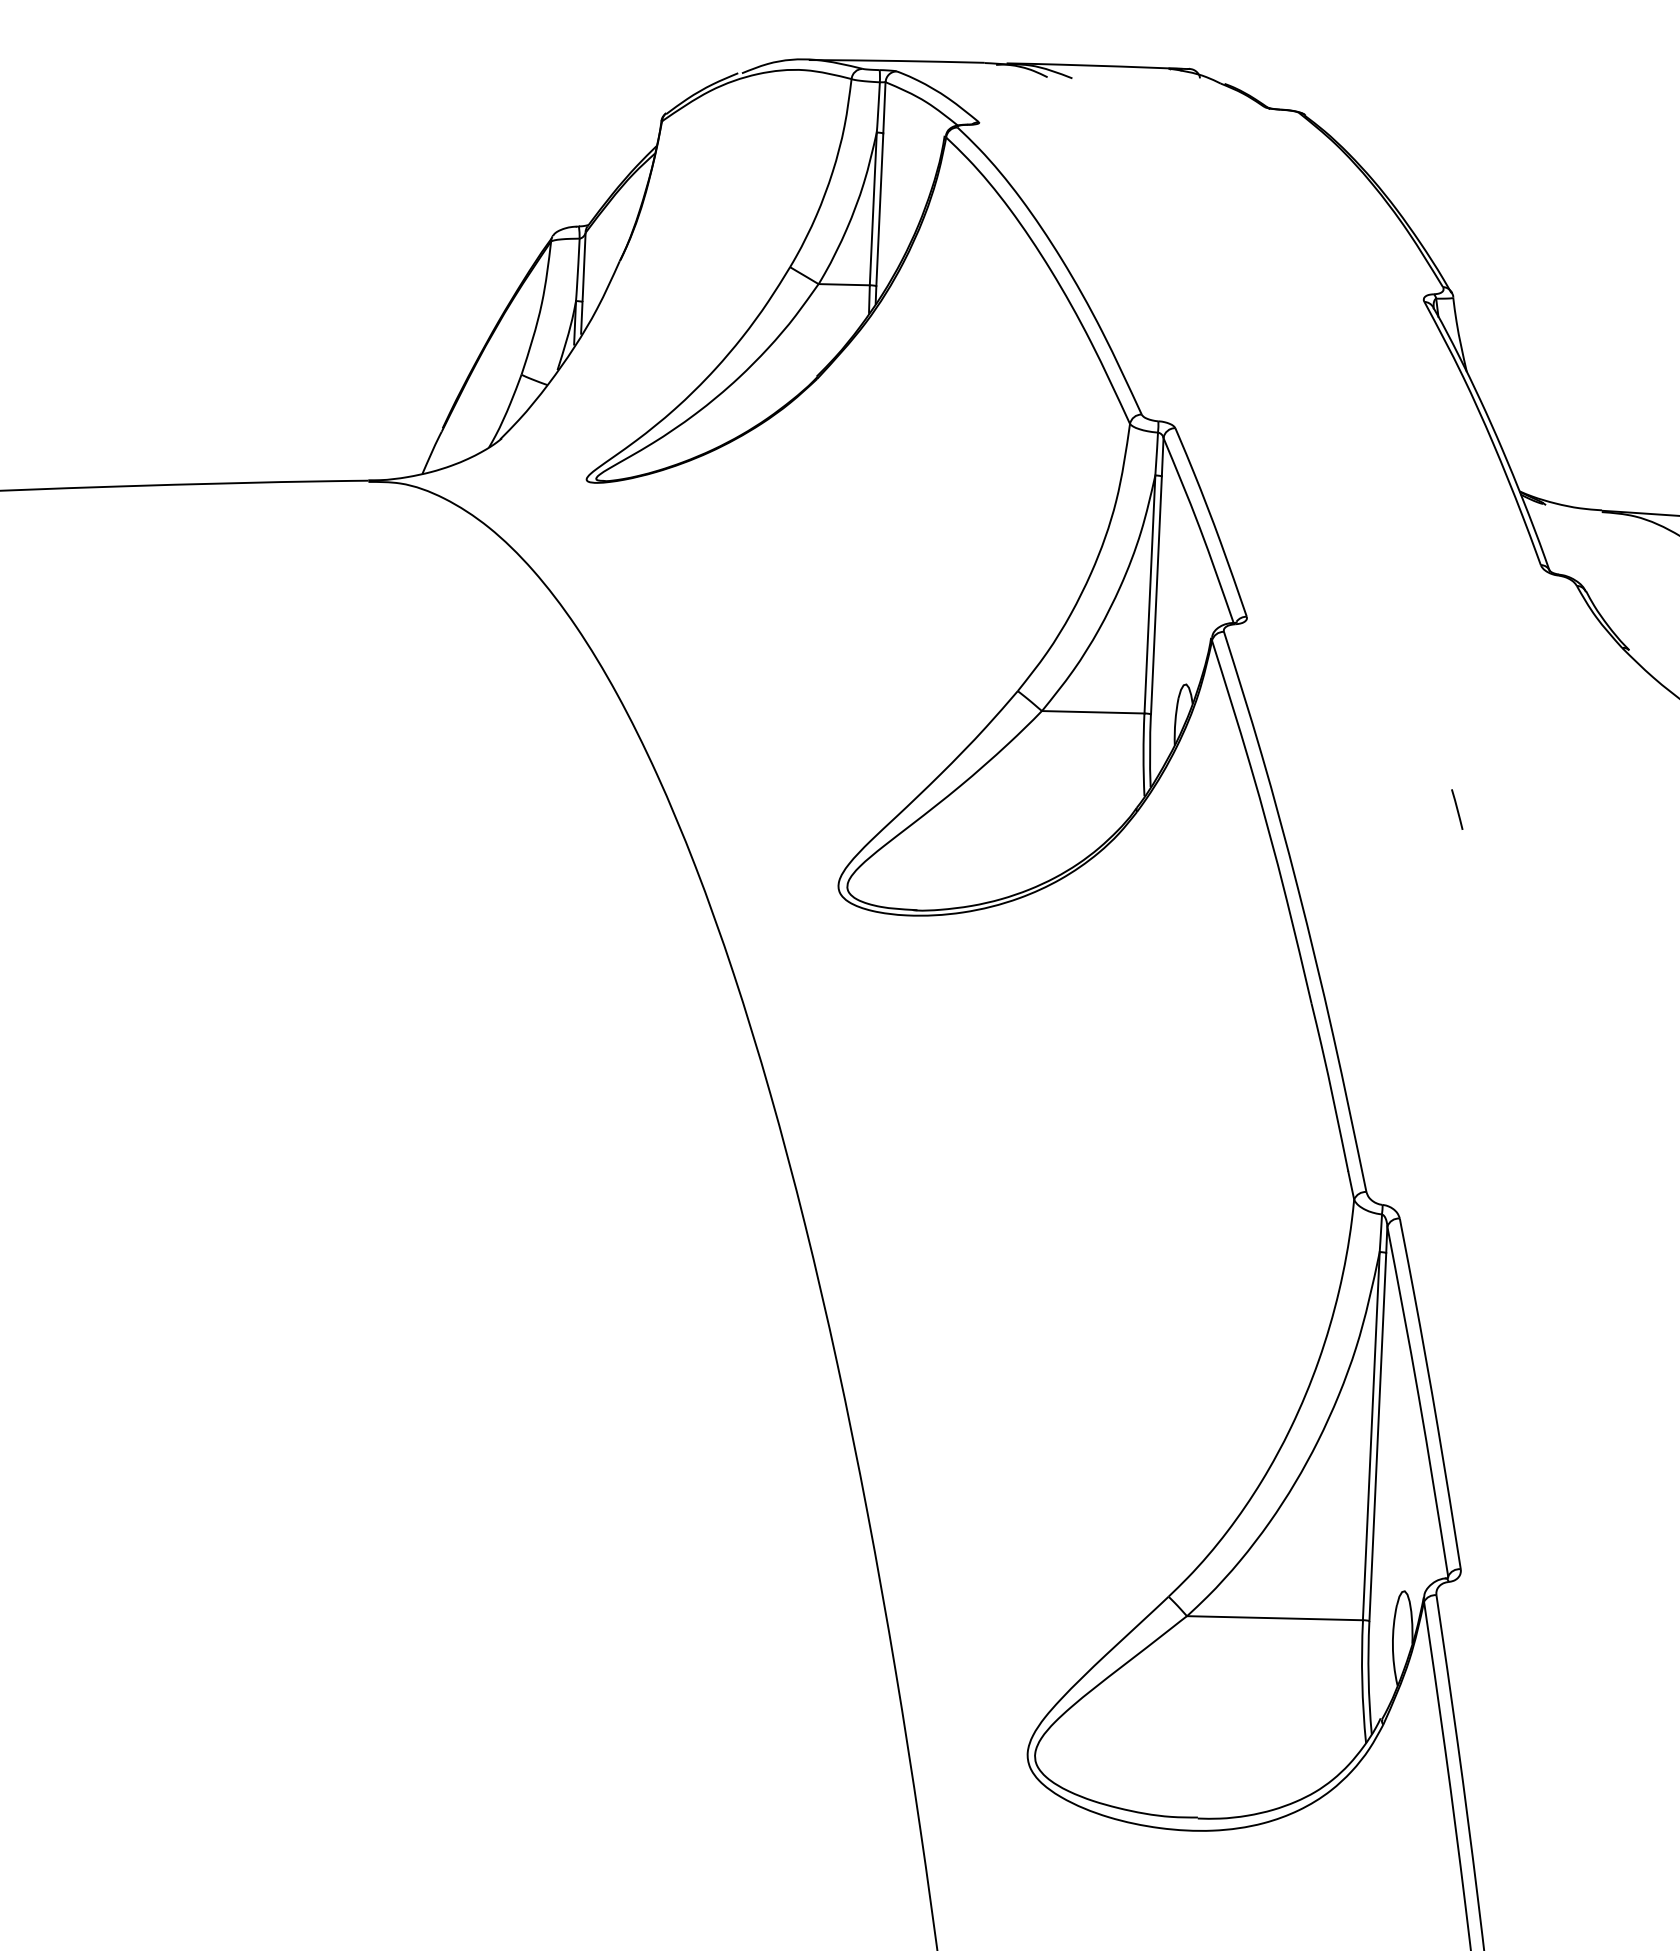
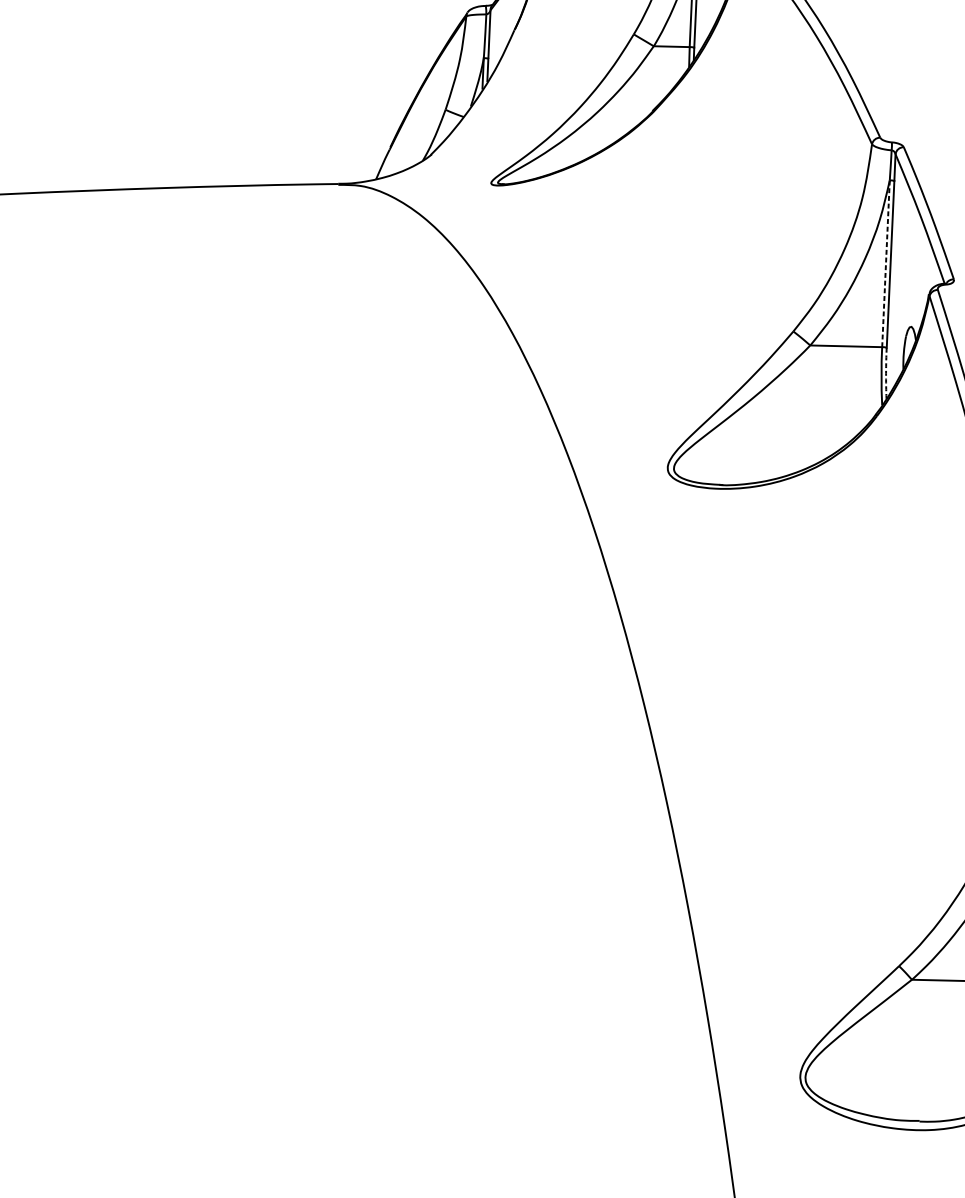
line: (1149, 594) -> (885, 263), solid -> dashed
arc: (1150, 750) -> (886, 373), solid -> dashed

